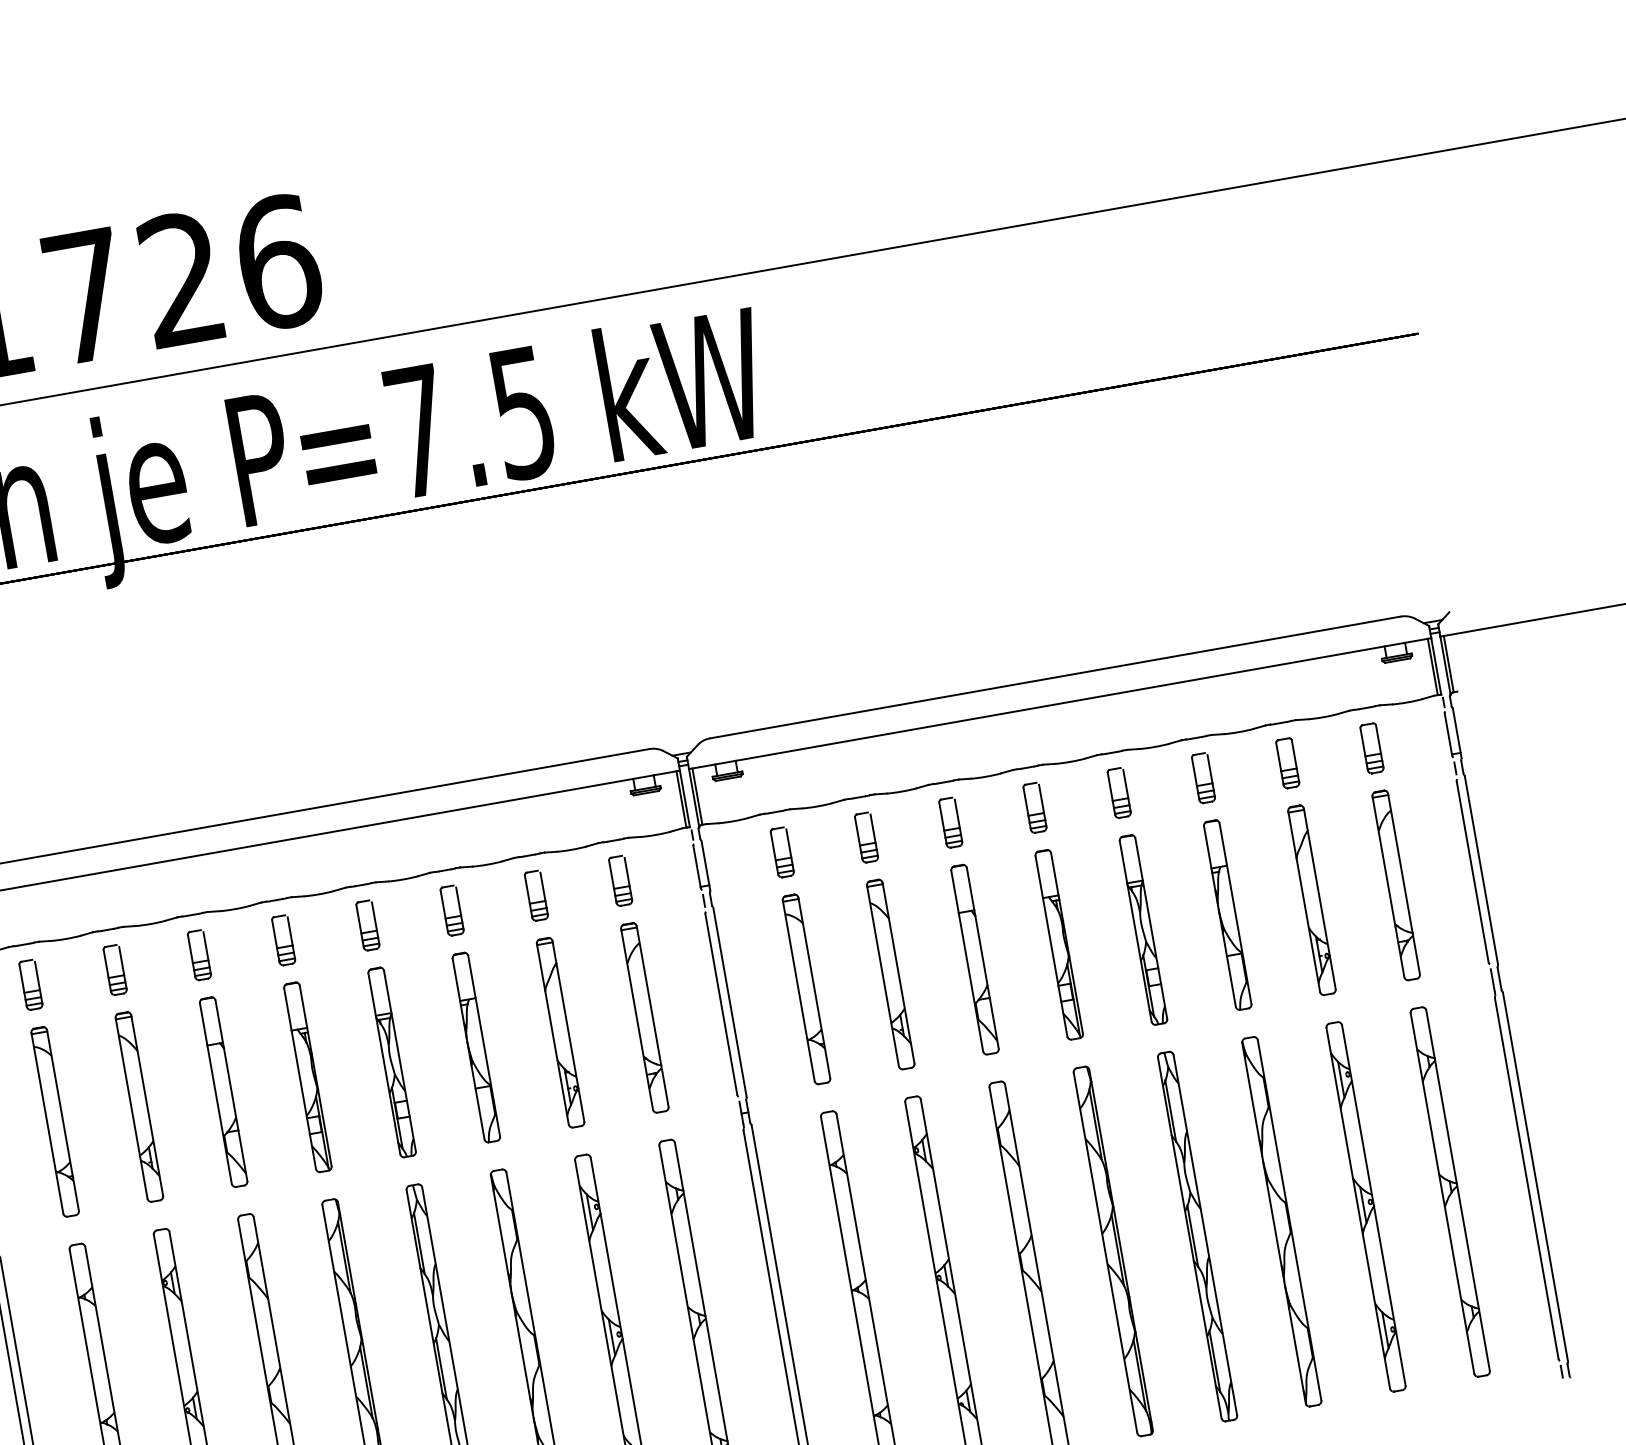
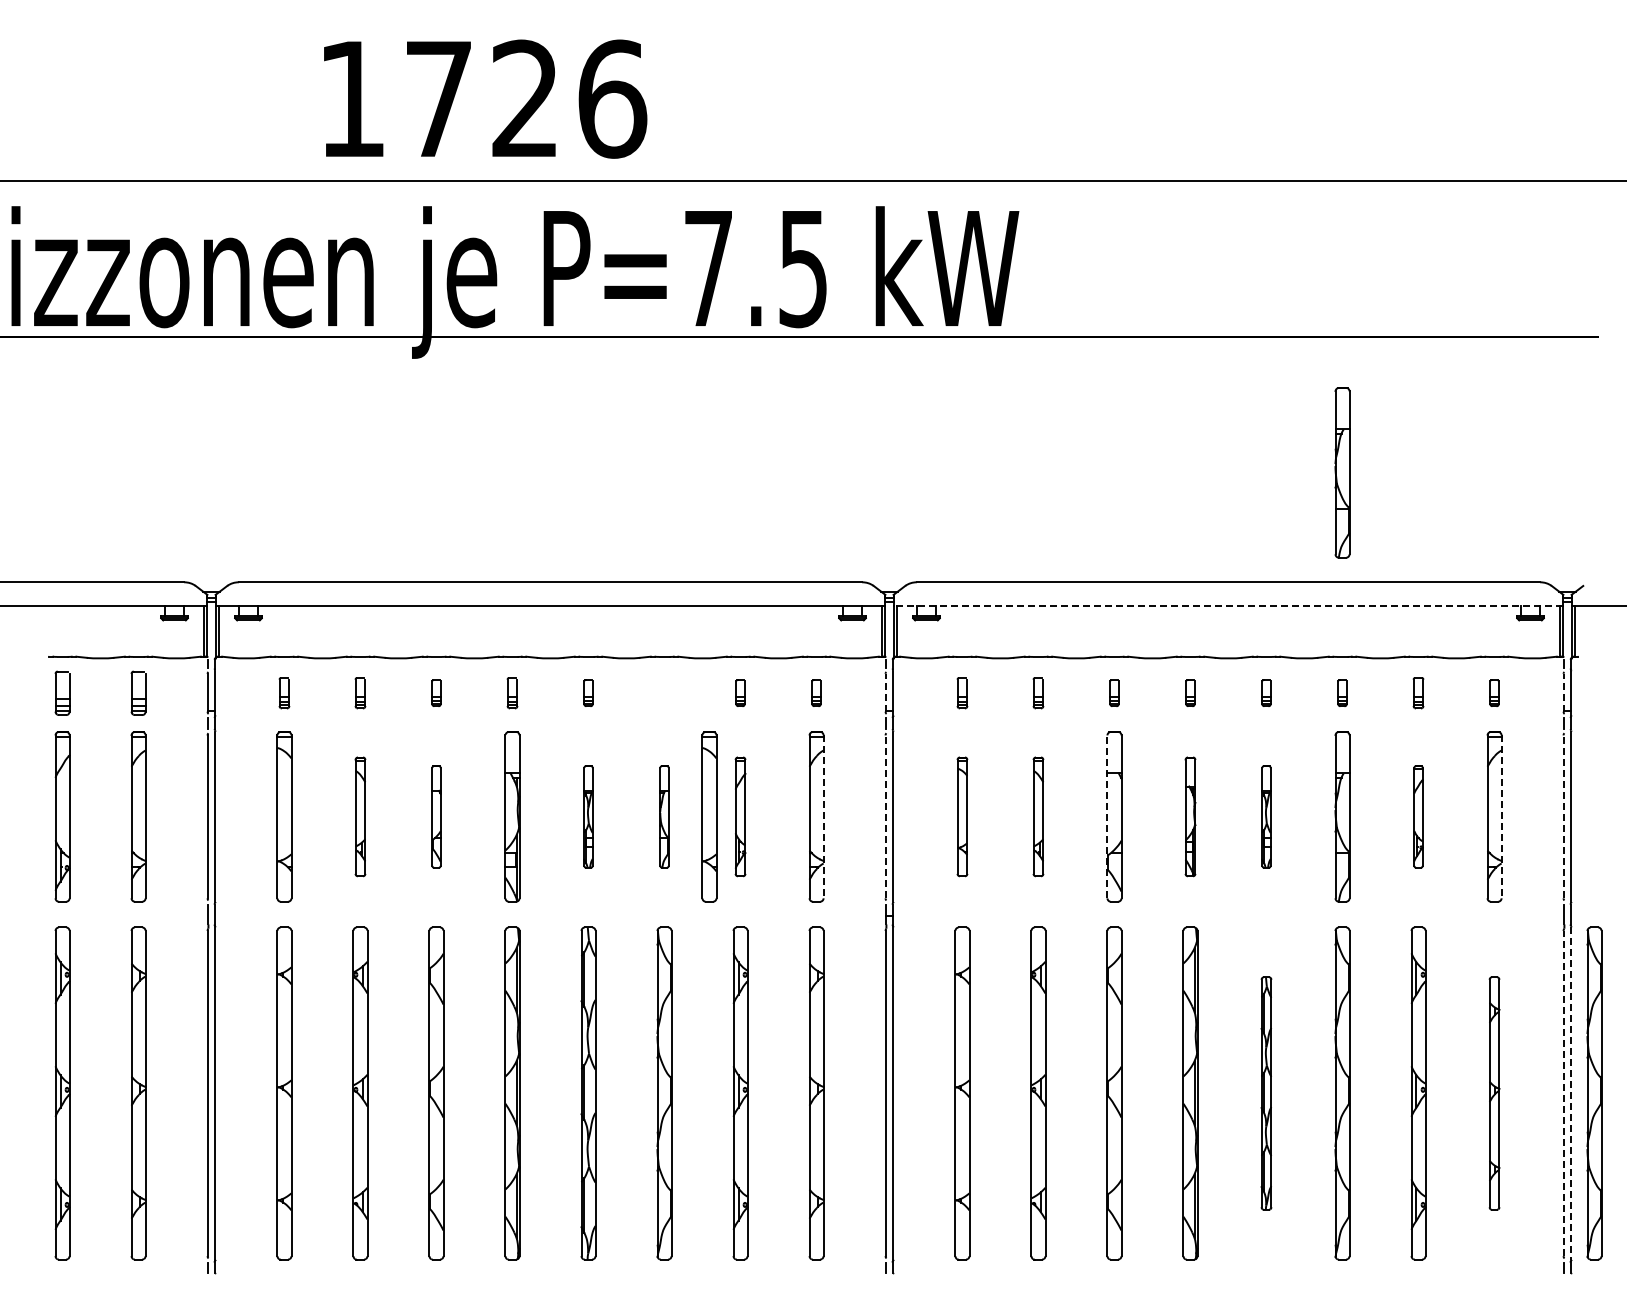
part: (1160, 533) -> (1342, 472), added
line: (1060, 703) -> (1228, 605), solid -> dashed
line: (1448, 734) -> (1563, 692), solid -> dashed
part: (1371, 747) -> (1494, 692), size x0.6
part: (1287, 762) -> (1418, 692), size x0.7
part: (1203, 777) -> (1342, 692), size x0.6
part: (1119, 792) -> (1266, 692), size x0.6
part: (1034, 807) -> (1190, 692), size x0.6
part: (950, 821) -> (1114, 692), size x0.6
part: (866, 836) -> (1038, 692), size x0.7
part: (782, 851) -> (962, 692), size x0.7
line: (696, 866) -> (885, 692), solid -> dashed
line: (1472, 871) -> (1563, 816), solid -> dashed
part: (620, 880) -> (816, 692), size x0.6
line: (1404, 884) -> (1501, 817), solid -> dashed
part: (536, 894) -> (740, 692), size x0.6
part: (1311, 899) -> (1418, 816), size x0.6
part: (452, 909) -> (664, 692), removed
part: (367, 924) -> (588, 692), size x0.6
part: (1143, 929) -> (1266, 816), size x0.6
part: (283, 939) -> (512, 692), size x0.7
part: (1059, 944) -> (1190, 816), size x0.7
part: (199, 954) -> (436, 692), size x0.6
line: (967, 960) -> (1107, 816), solid -> dashed
part: (115, 969) -> (360, 692), size x0.7
part: (890, 974) -> (1038, 816), size x0.7
part: (30, 984) -> (284, 692), size x0.7
part: (806, 989) -> (962, 816), size x0.7
line: (721, 1004) -> (885, 816), solid -> dashed
line: (652, 1017) -> (823, 817), solid -> dashed
part: (560, 1032) -> (740, 816), size x0.7
part: (526, 1038) -> (709, 816), added
part: (476, 1047) -> (664, 816), size x0.6
part: (392, 1062) -> (588, 816), size x0.6
part: (223, 1091) -> (436, 816), size x0.6
part: (139, 1106) -> (360, 816), size x0.7
part: (1561, 1172) -> (1594, 1093), added
line: (1535, 1176) -> (1571, 1093), solid -> dashed
line: (1526, 1178) -> (1563, 1093), solid -> dashed
part: (1450, 1192) -> (1494, 1093), size x0.7
part: (1197, 1236) -> (1266, 1093), size x0.7

